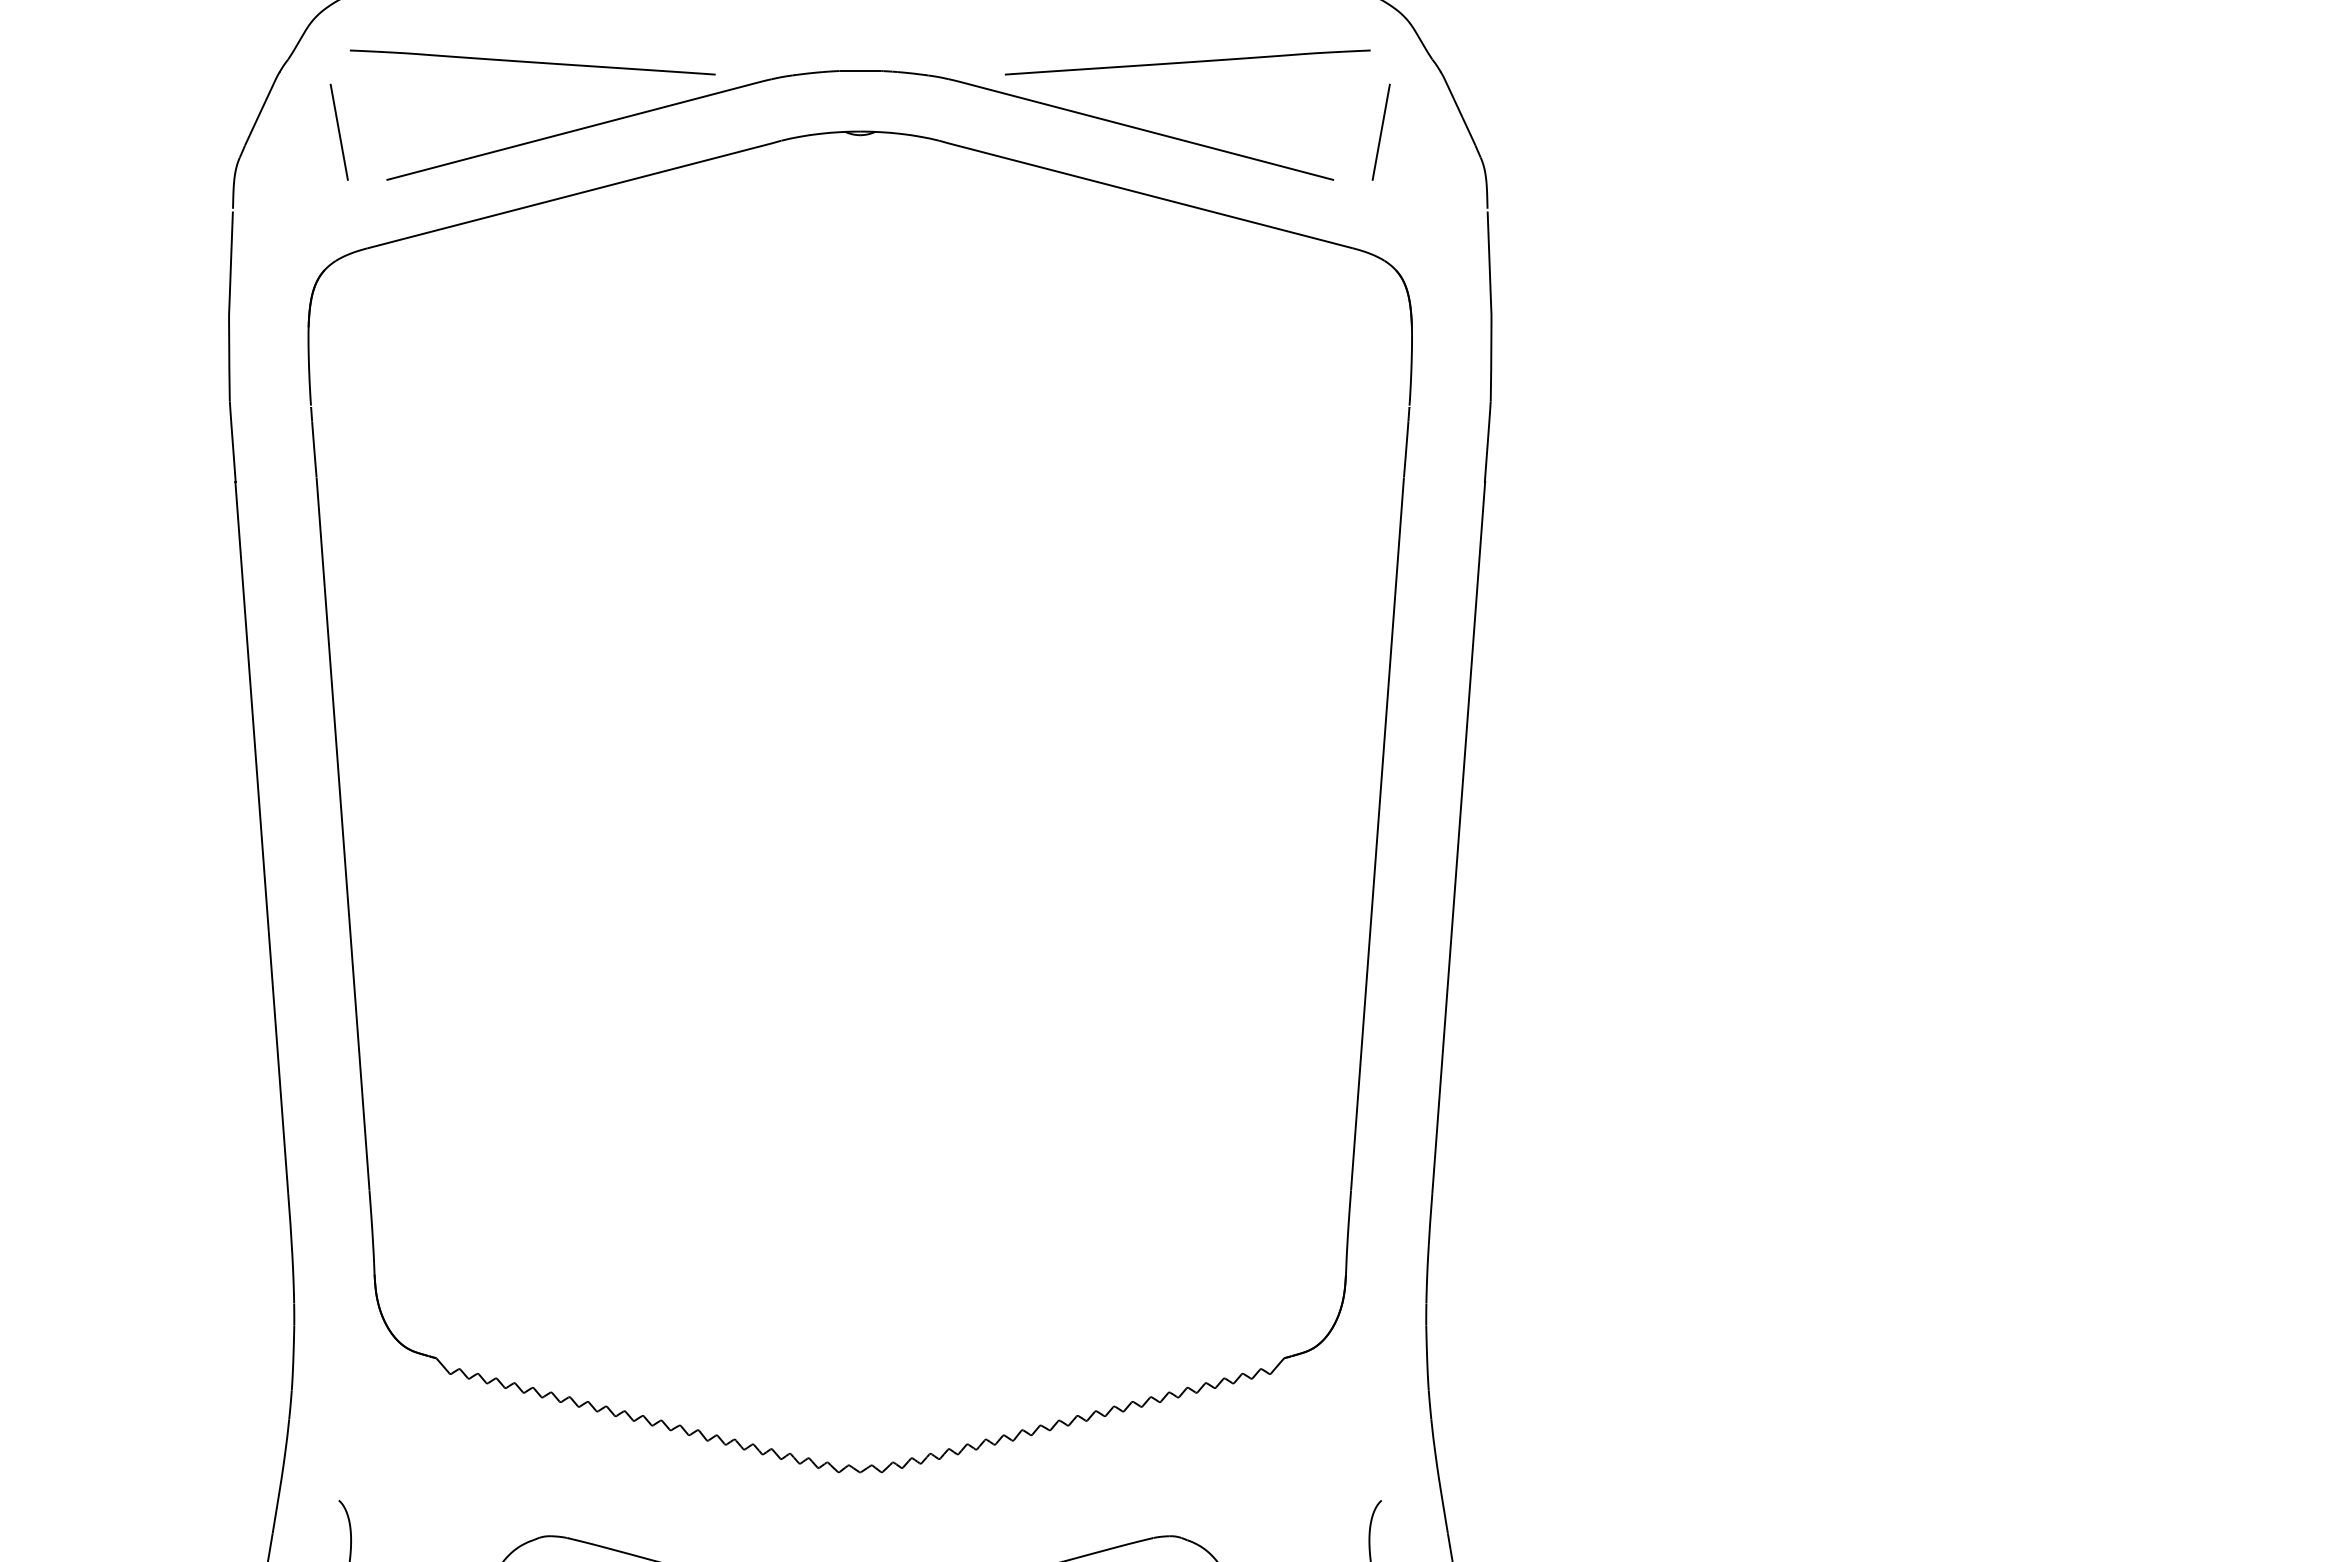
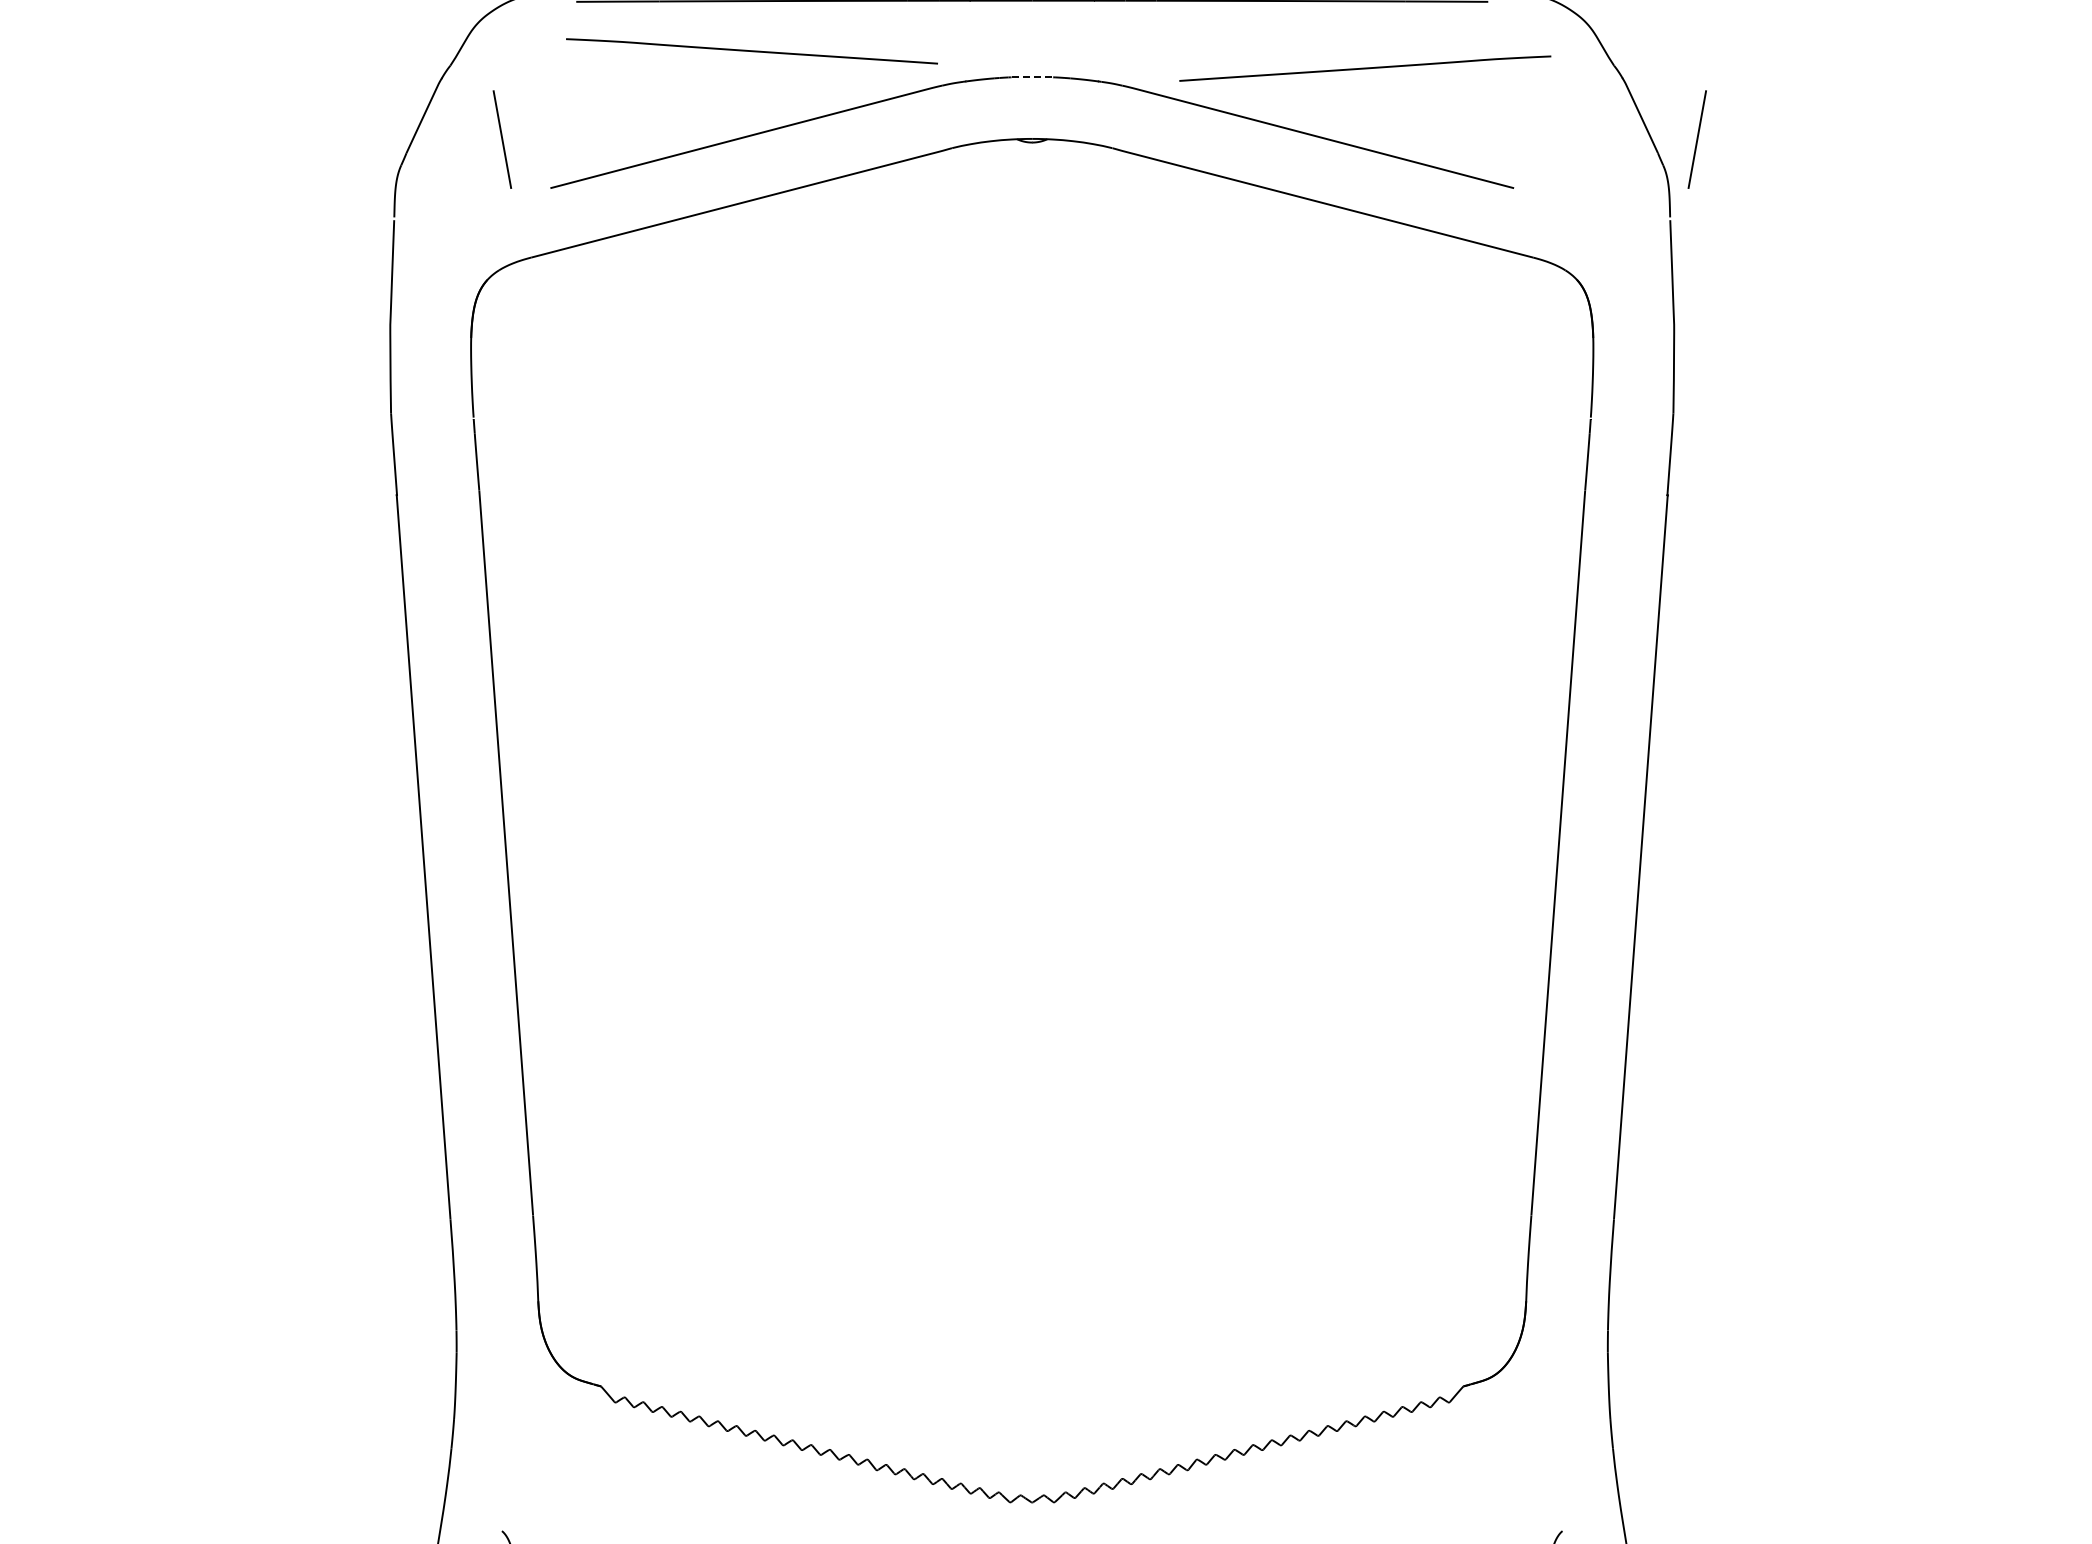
line: (532, 62) -> (751, 51), moved
line: (860, 71) -> (1032, 77), solid -> dashed
line: (1380, 131) -> (1696, 138), moved

